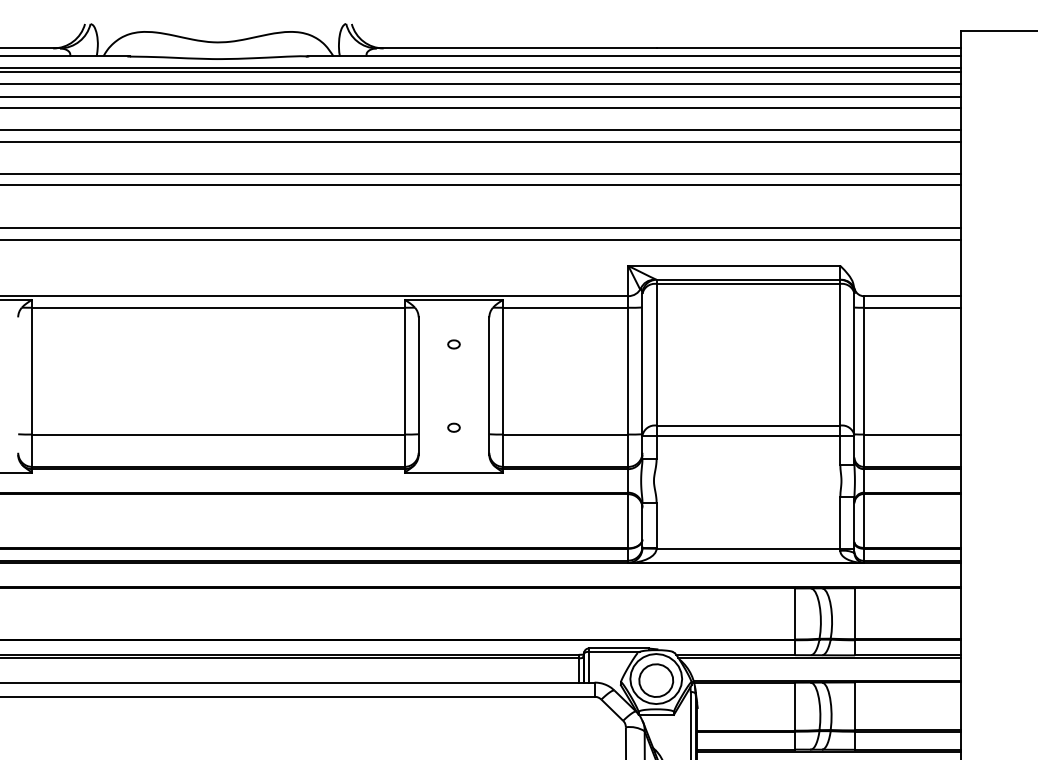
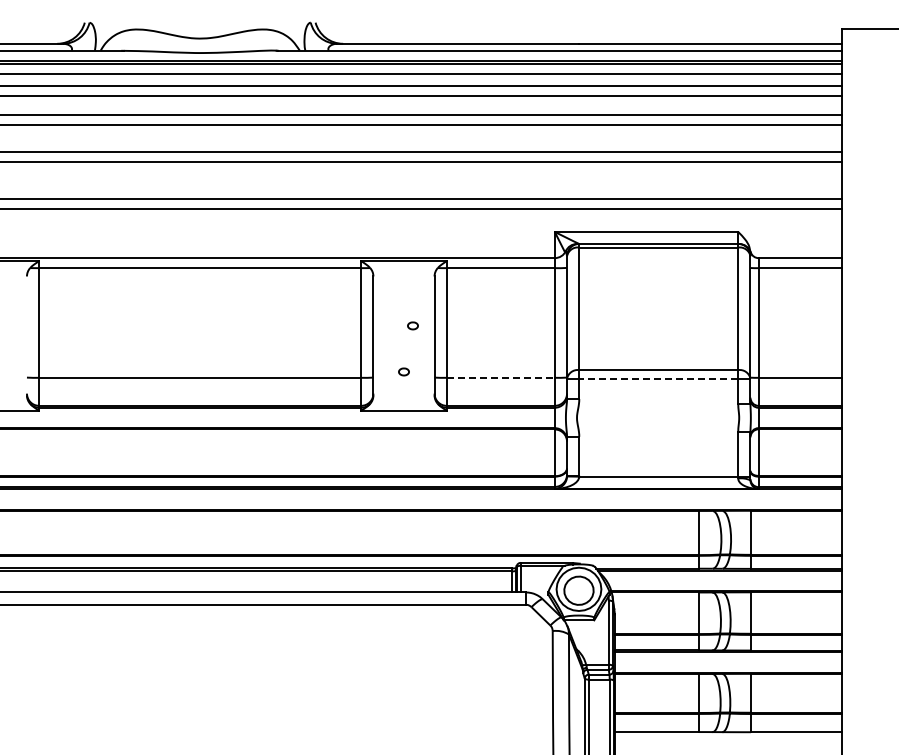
part: (453, 343) -> (412, 325), moved
line: (566, 434) -> (501, 377), solid -> dashed
line: (748, 435) -> (658, 378), solid -> dashed

